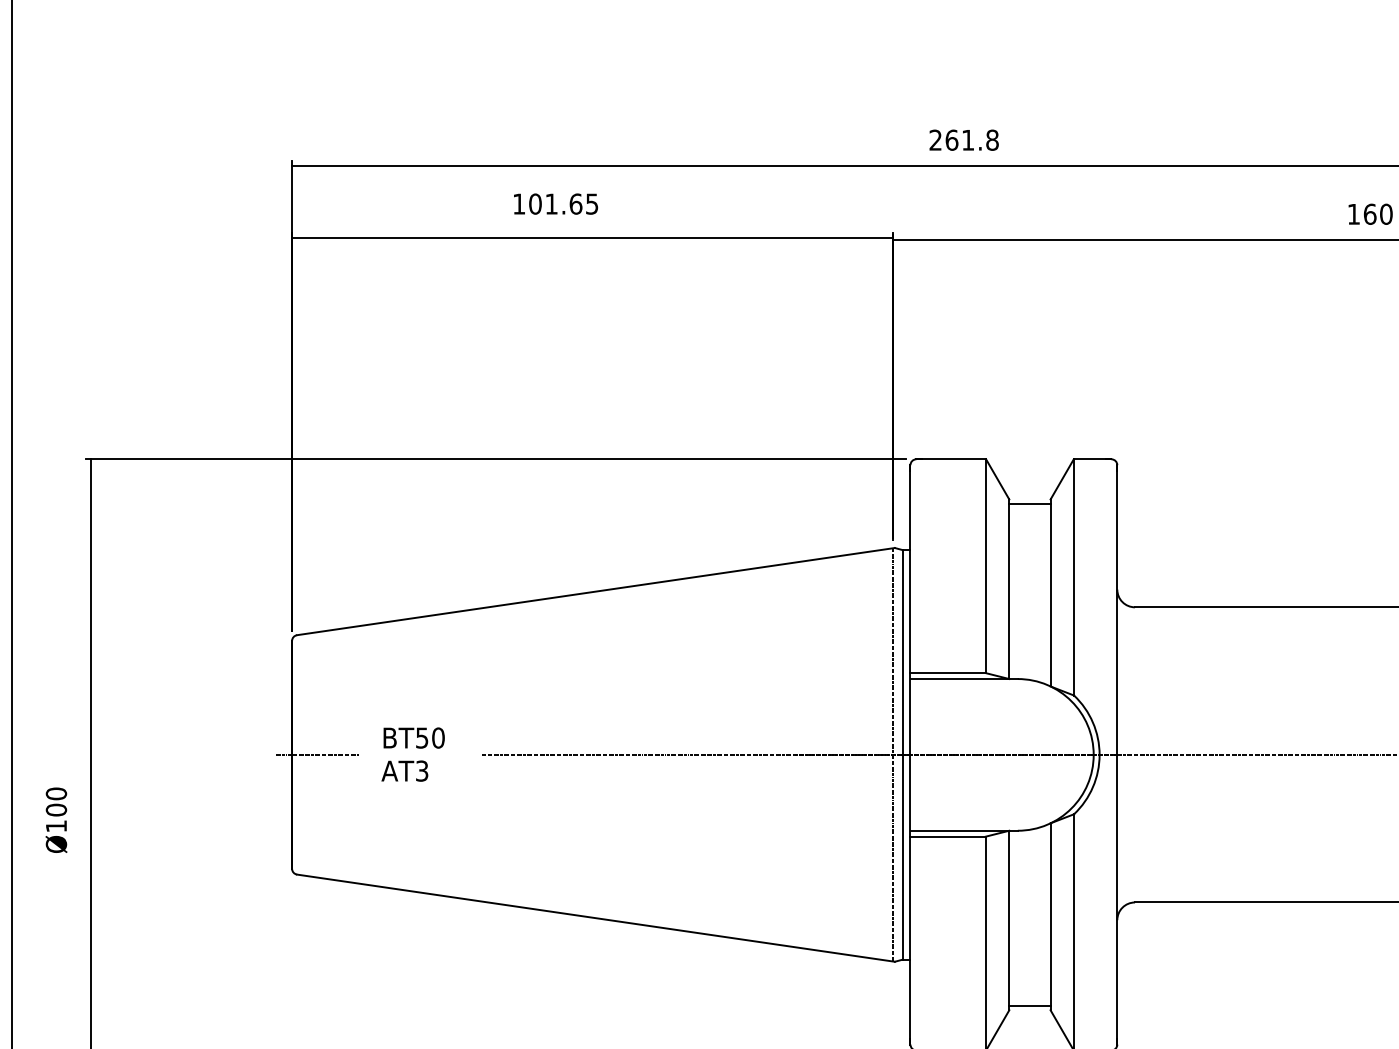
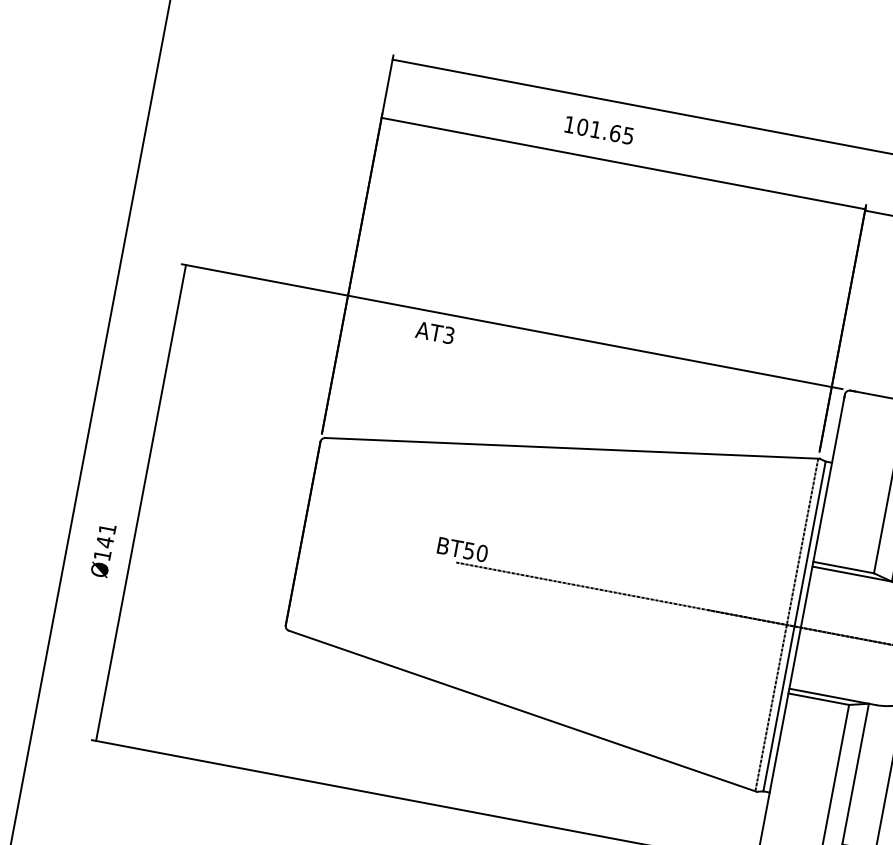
text: (413, 737) -> (462, 549), moved
line: (317, 754) -> (323, 537), removed
text: (404, 770) -> (434, 332), moved
text: (56, 801) -> (106, 535), Ø100 -> Ø141

